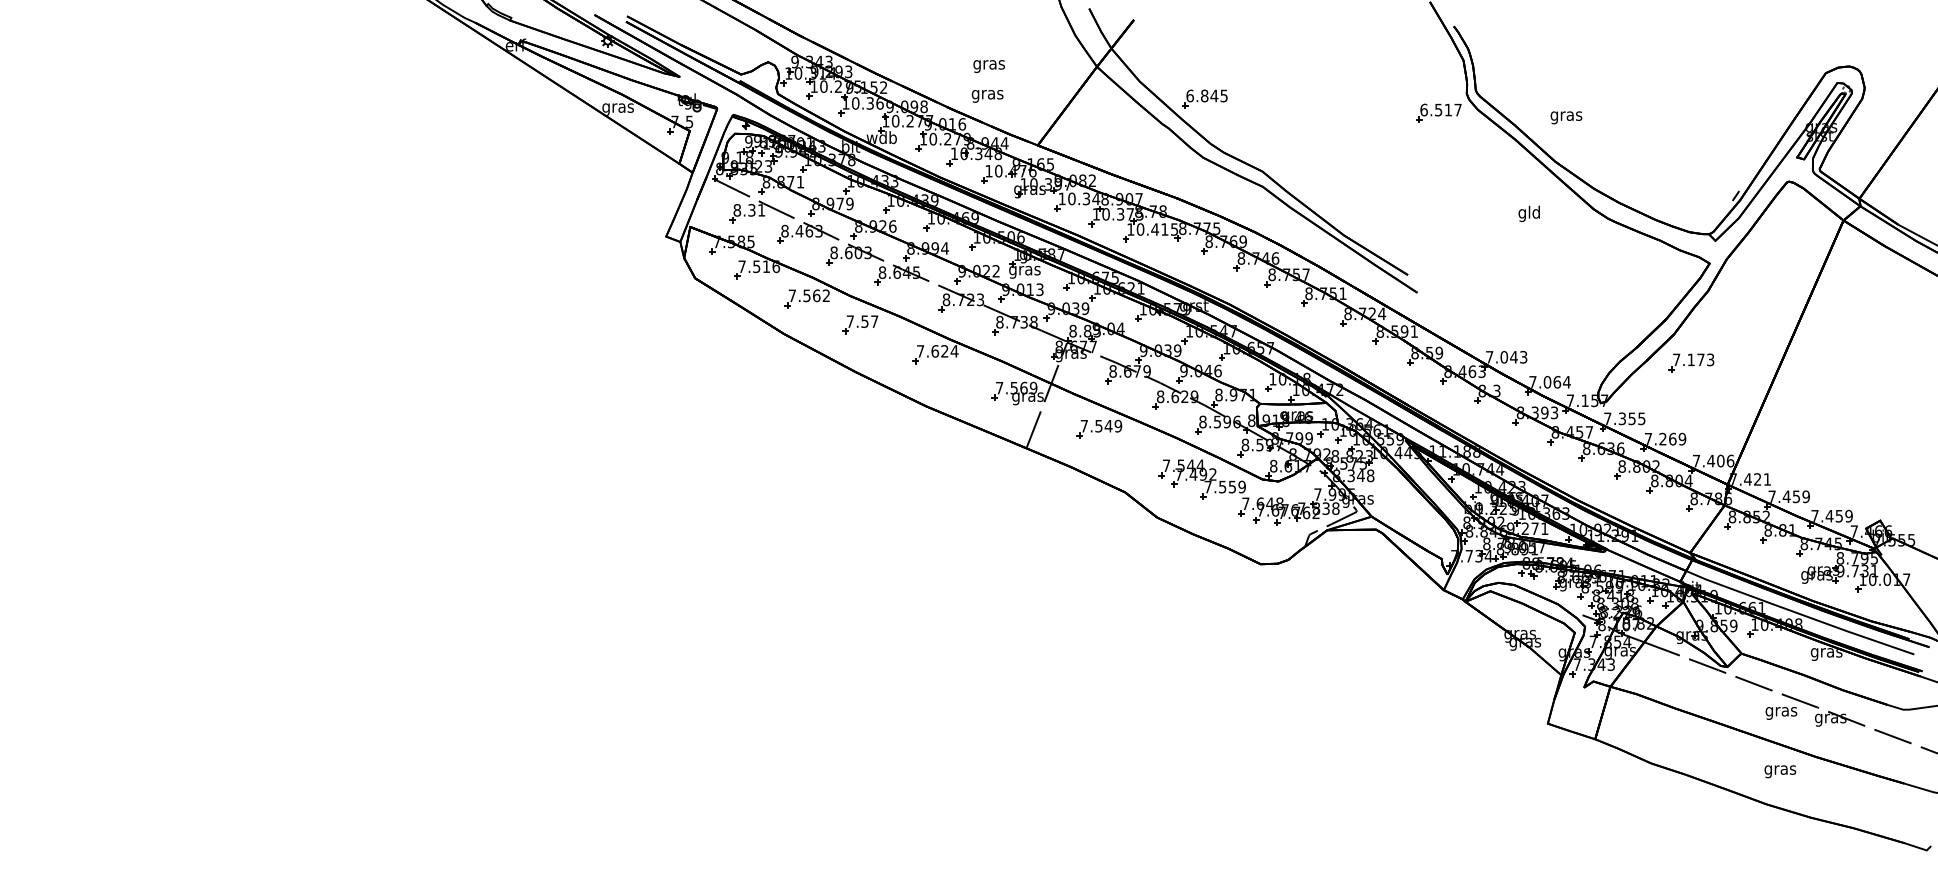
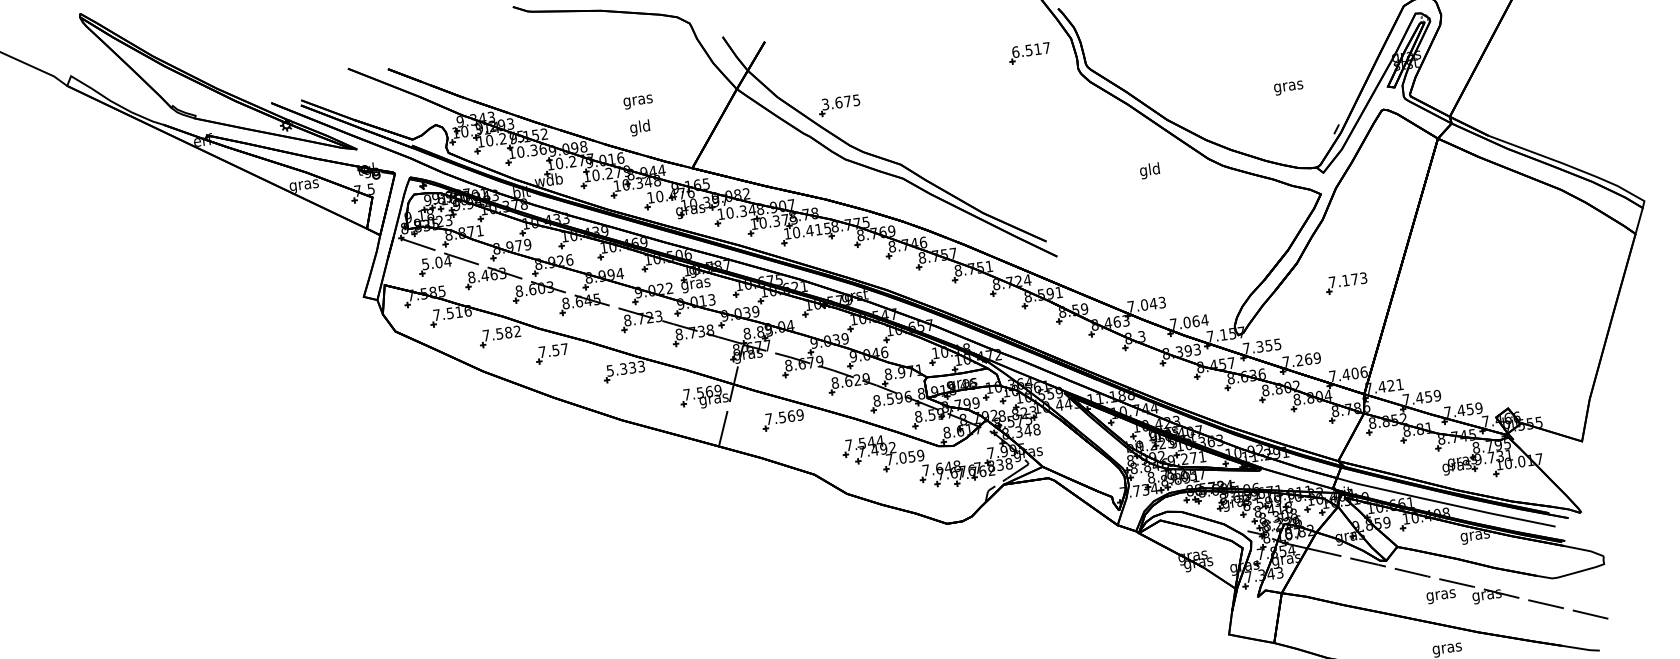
text: (987, 94) -> (640, 127), gras -> gld
text: (1202, 95) -> (836, 102), 6.845 -> 3.675
part: (1438, 112) -> (1029, 52), moved
text: (1566, 117) -> (1288, 87), moved
text: (749, 210) -> (436, 262), 8.31 -> 5.04
text: (816, 295) -> (508, 332), 7.562 -> 7.582
text: (937, 351) -> (625, 368), 7.624 -> 5.333
part: (1691, 362) -> (1346, 282), moved
text: (1108, 425) -> (791, 415), 7.549 -> 7.569
text: (1222, 486) -> (902, 457), 7.559 -> 7.059

